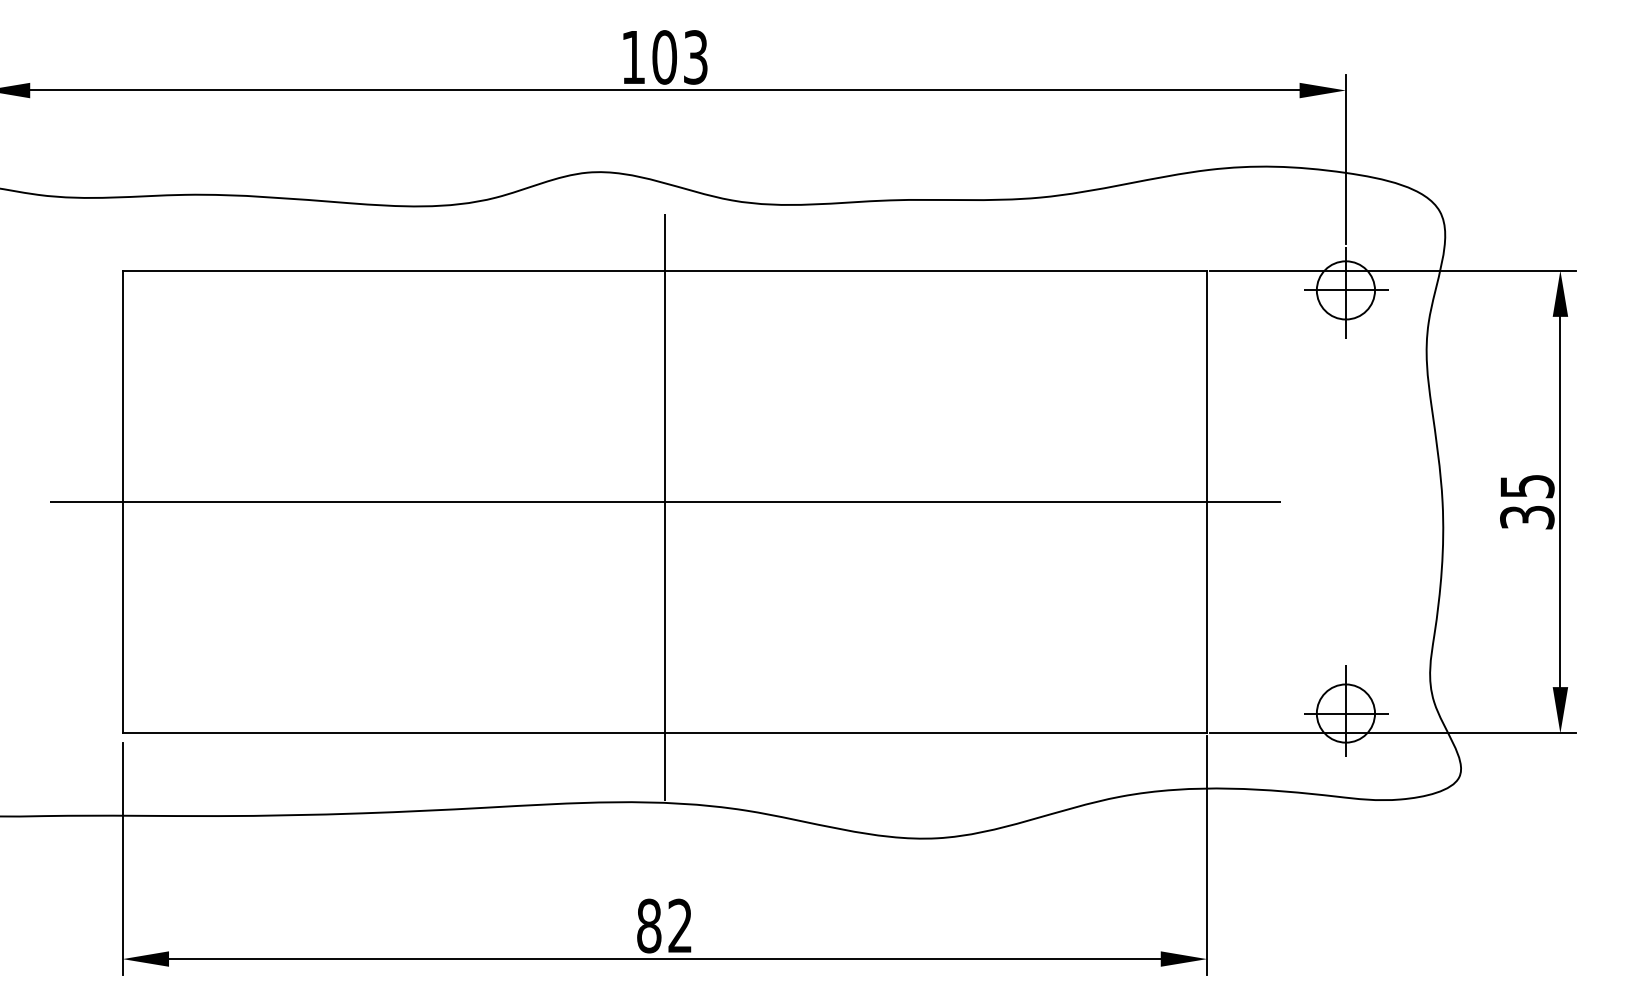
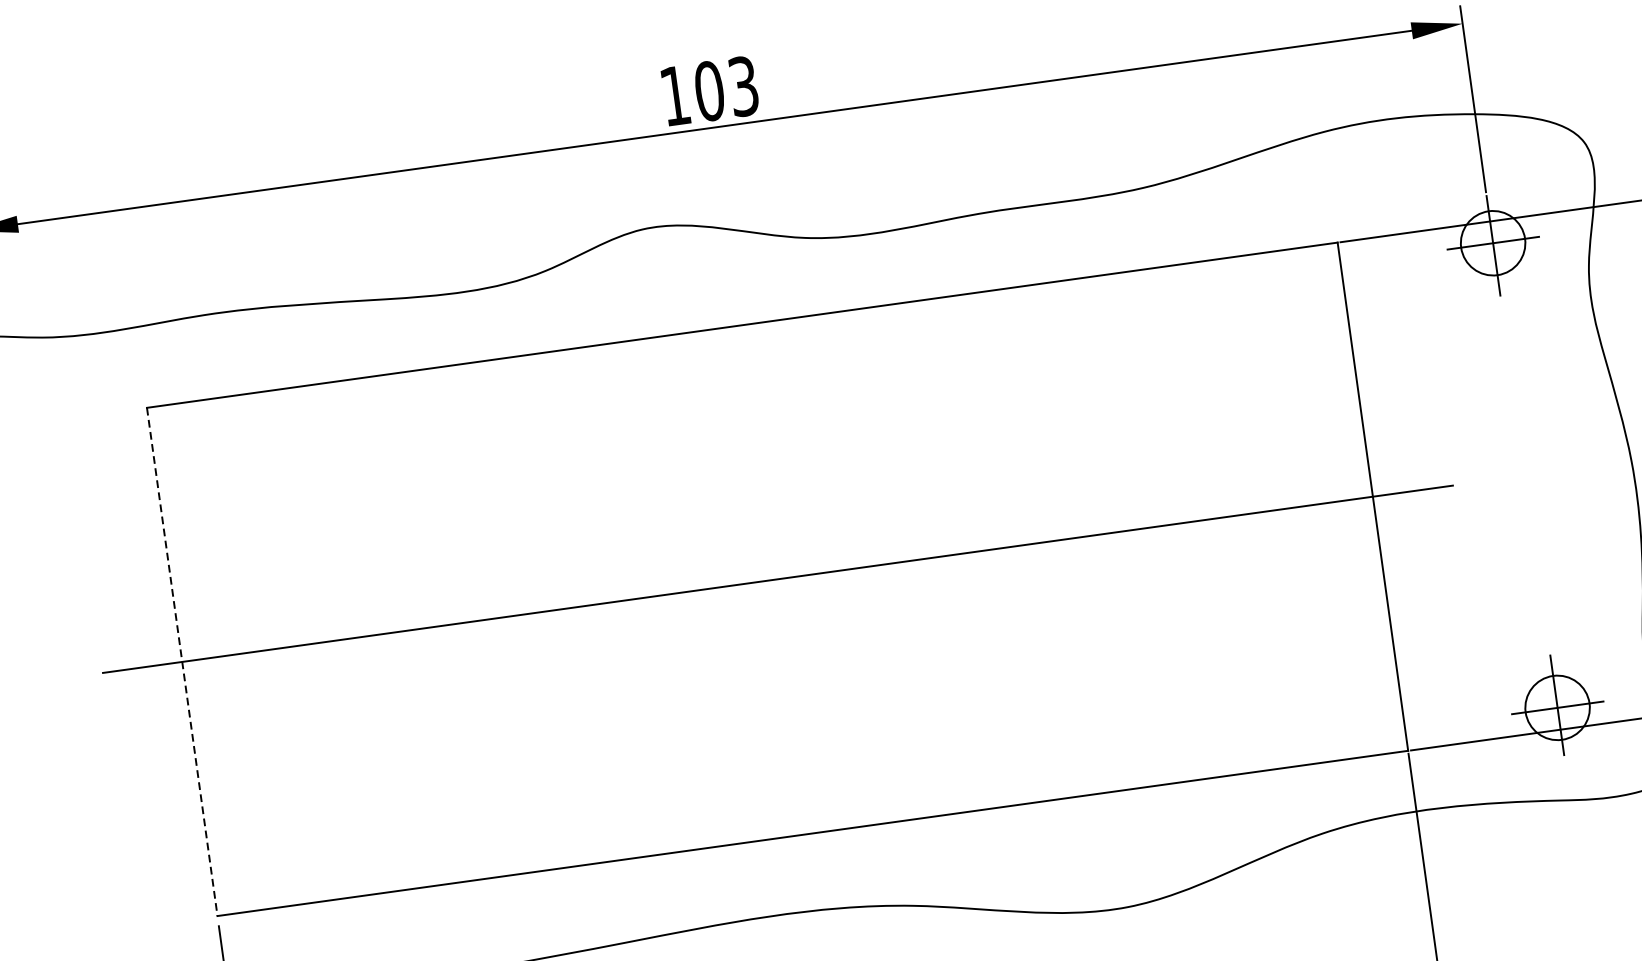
line: (122, 502) -> (182, 662), solid -> dashed
line: (664, 506) -> (777, 584), removed

